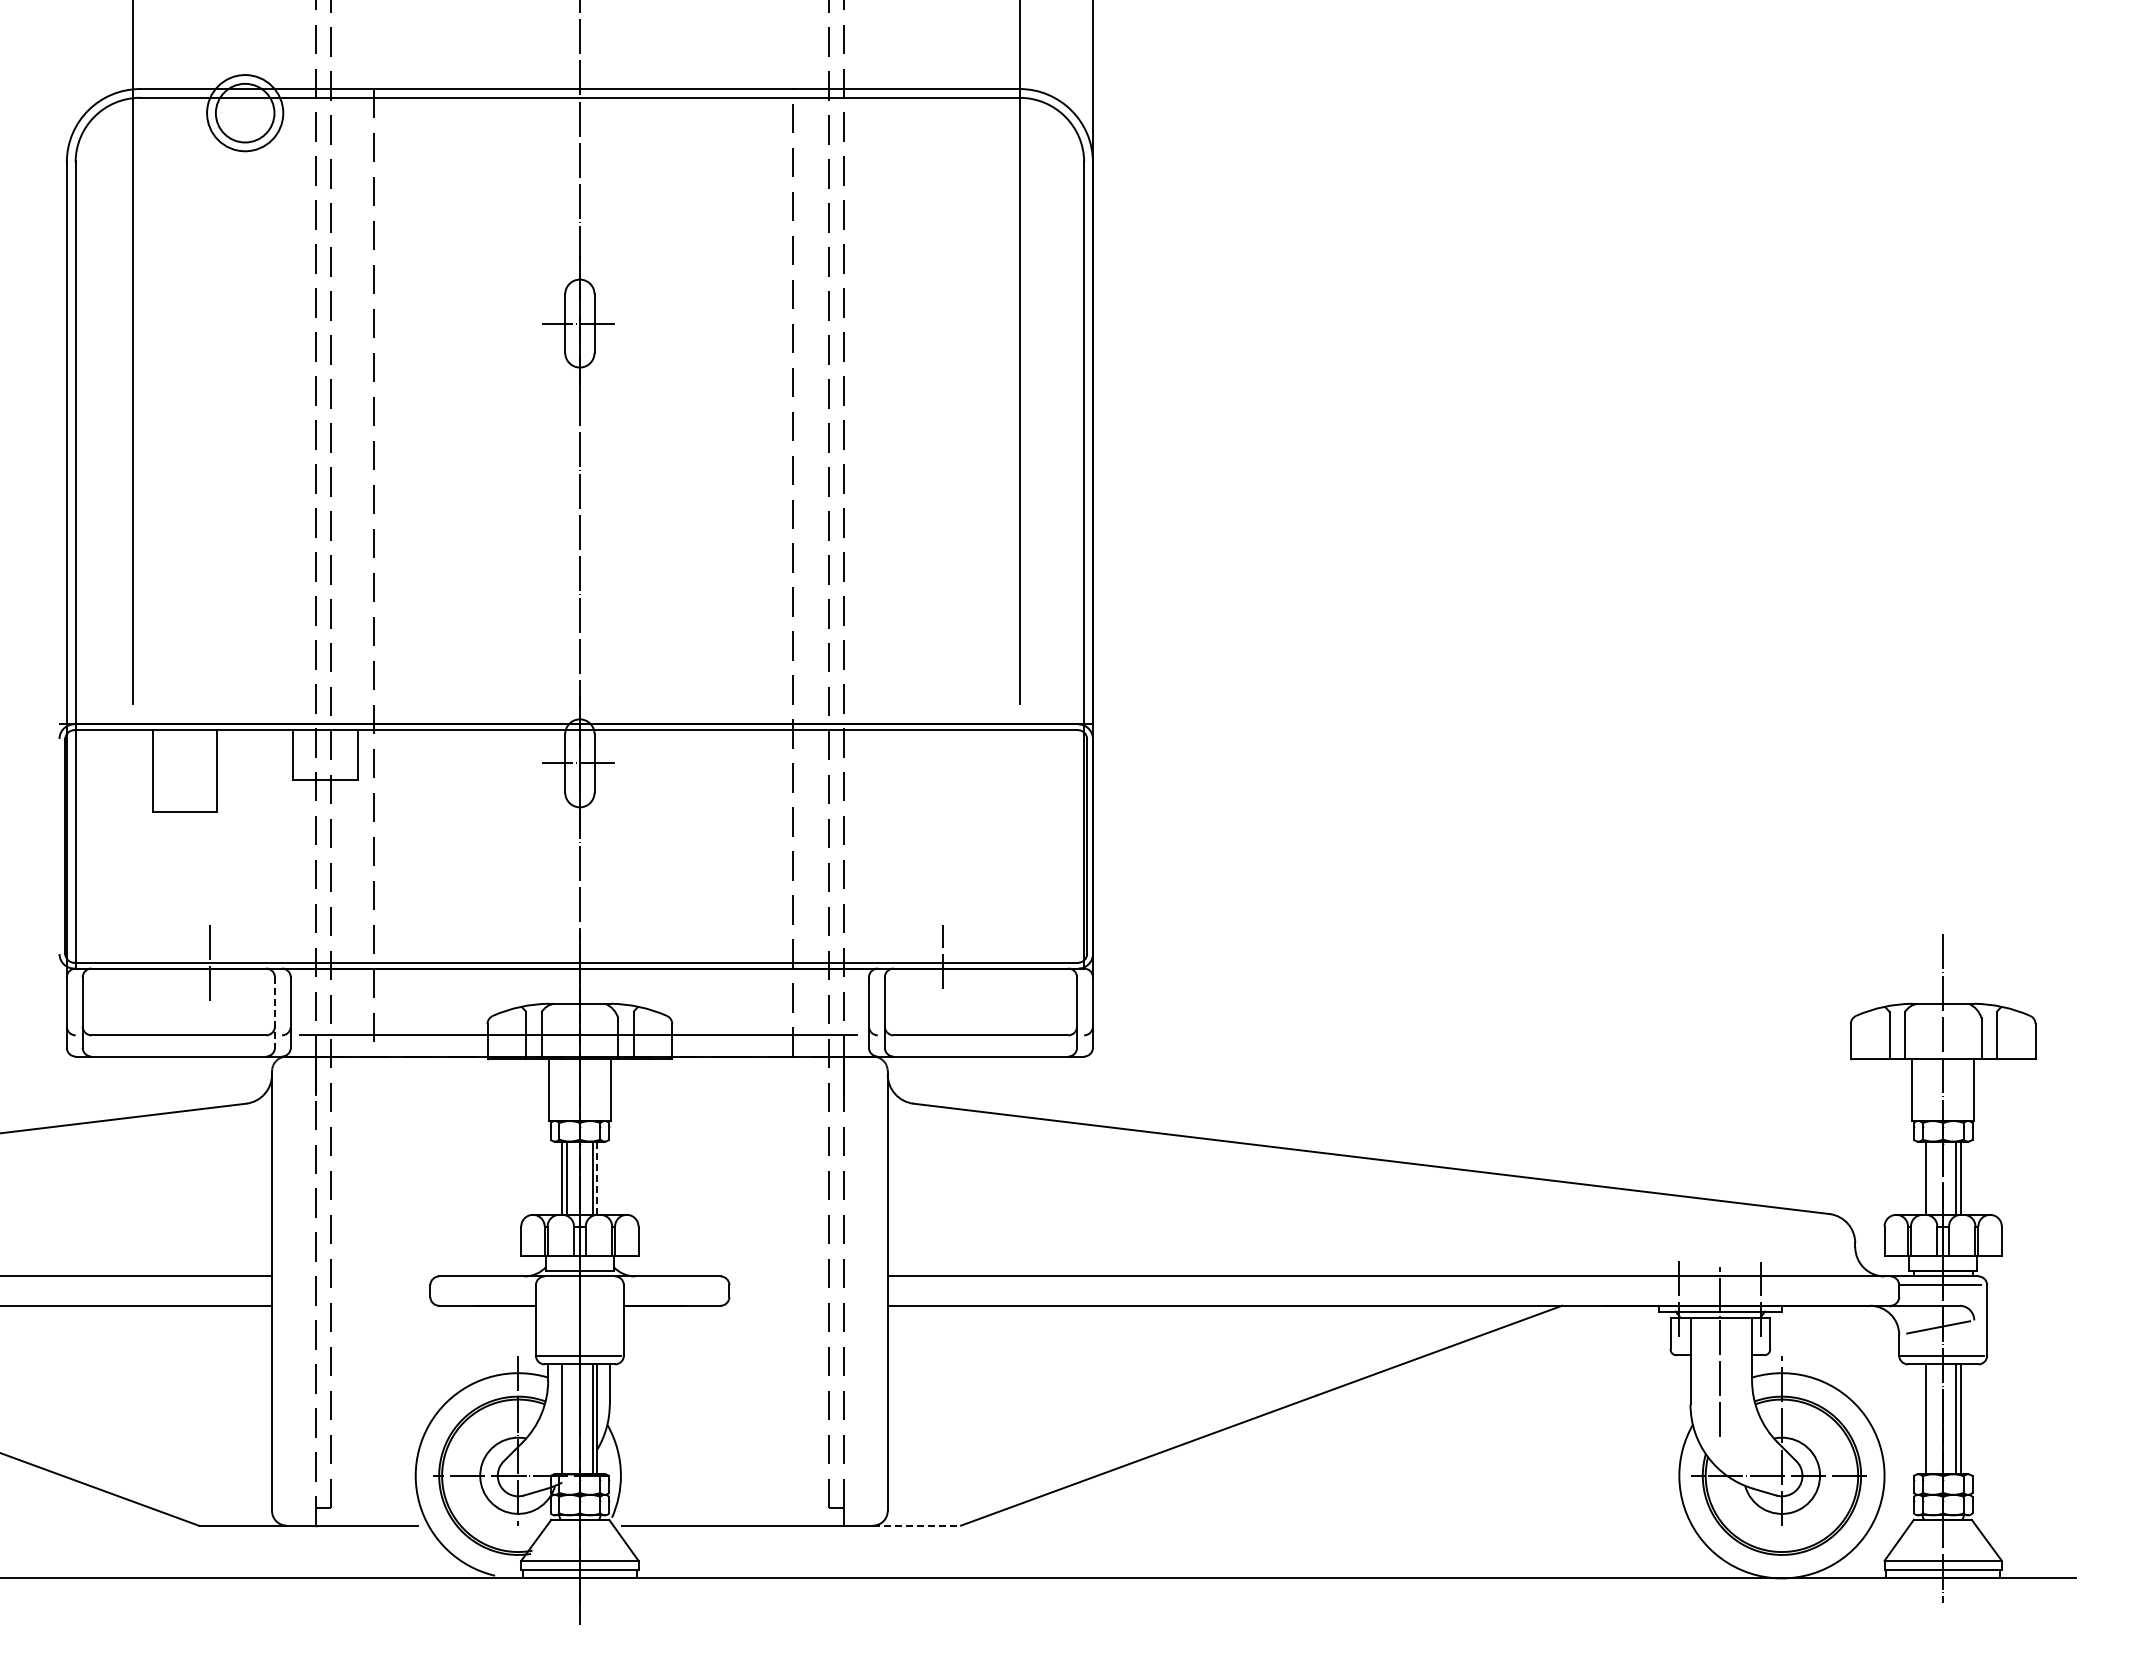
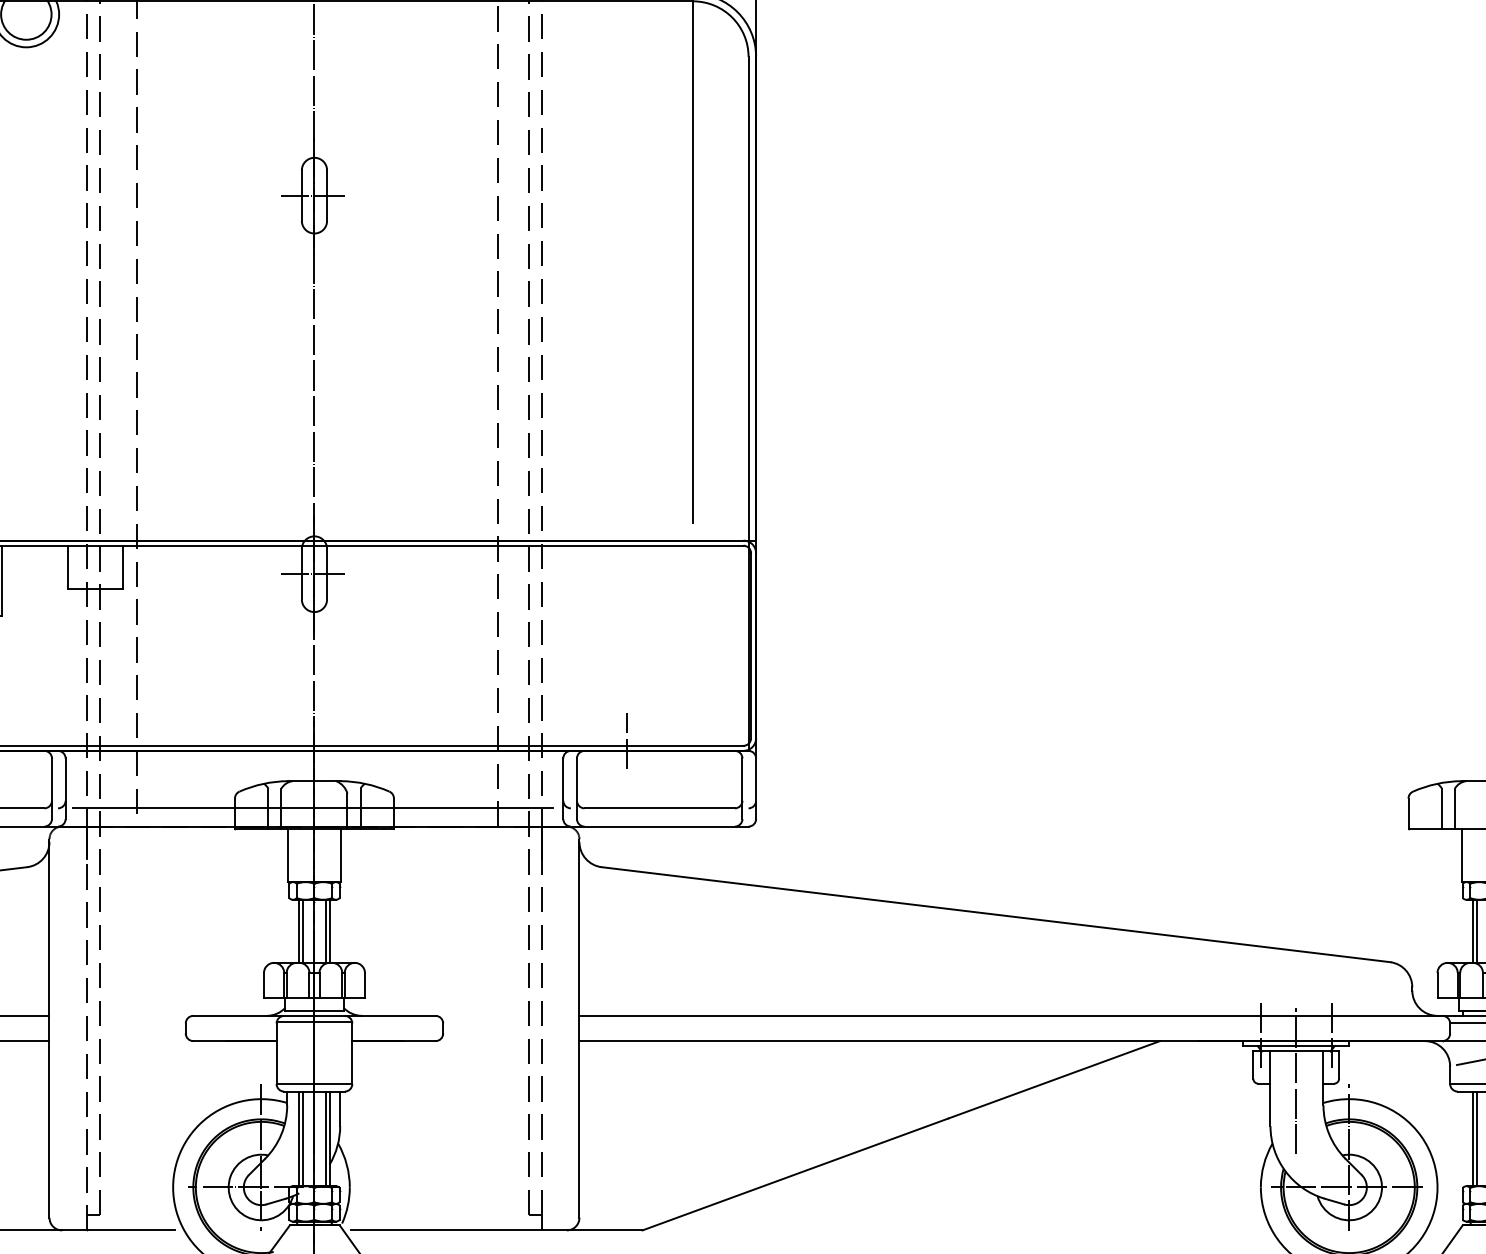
line: (274, 1013) -> (51, 789), dashed -> solid
line: (1930, 1177) -> (1477, 930), added
line: (597, 1178) -> (329, 931), dashed -> solid
line: (579, 1284) -> (314, 1022), added
line: (566, 1419) -> (302, 1139), added
line: (1930, 1419) -> (1477, 1139), added
line: (917, 1525) -> (605, 1230), dashed -> solid

